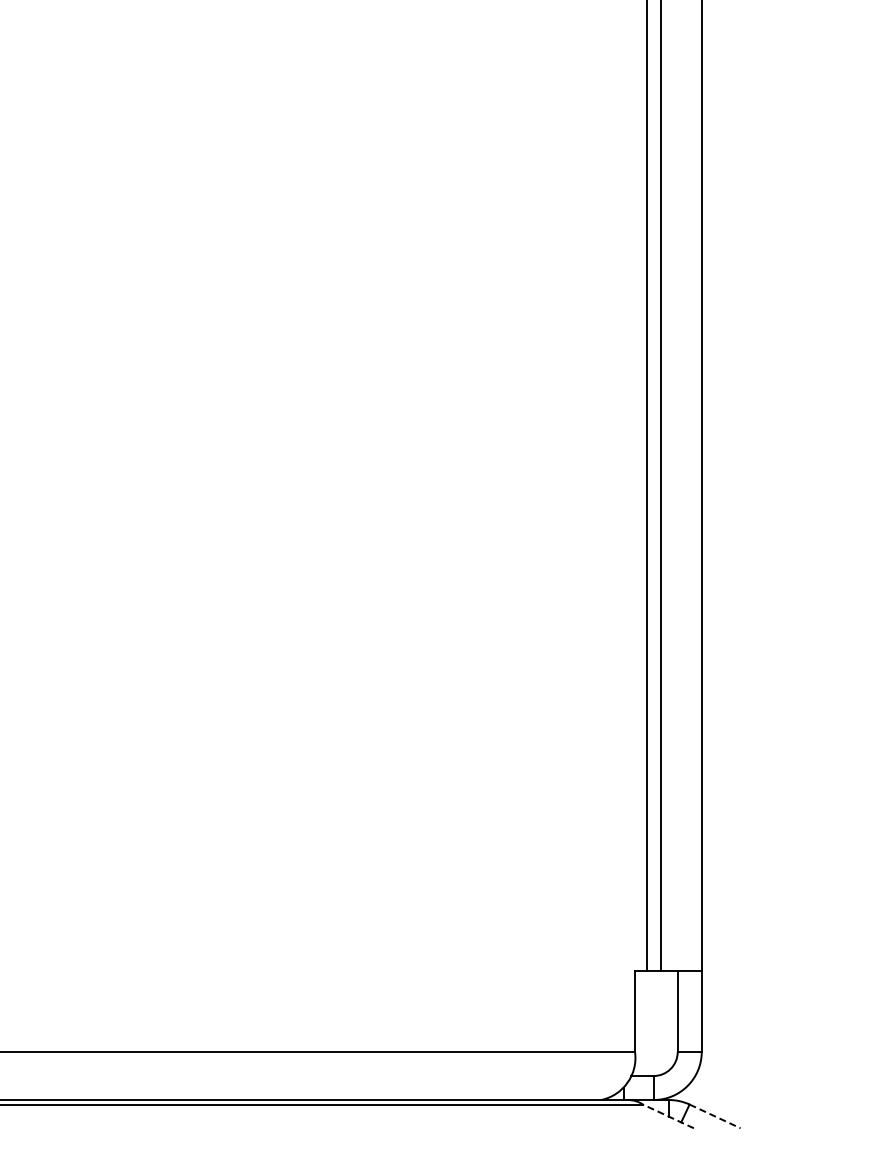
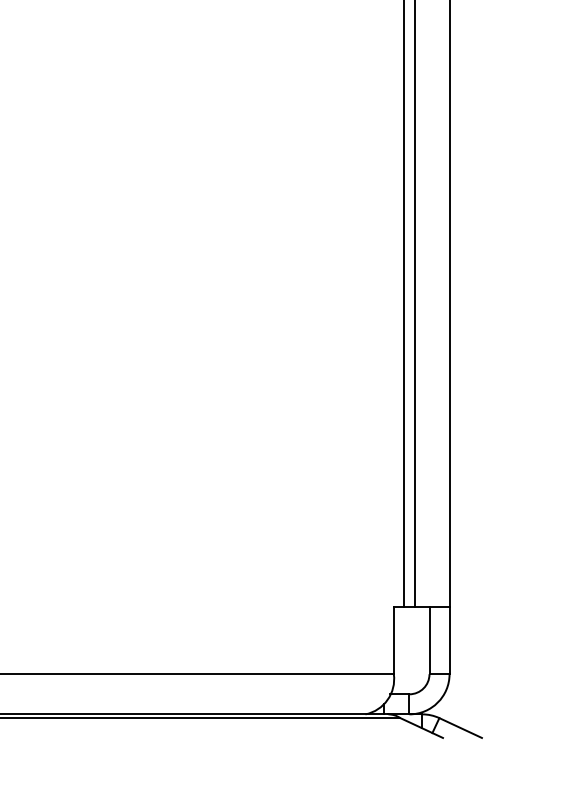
line: (667, 1116) -> (420, 728), dashed -> solid
line: (715, 1116) -> (461, 728), dashed -> solid

